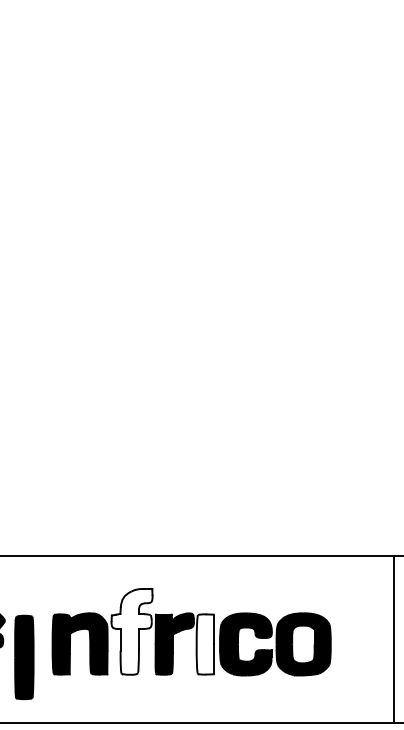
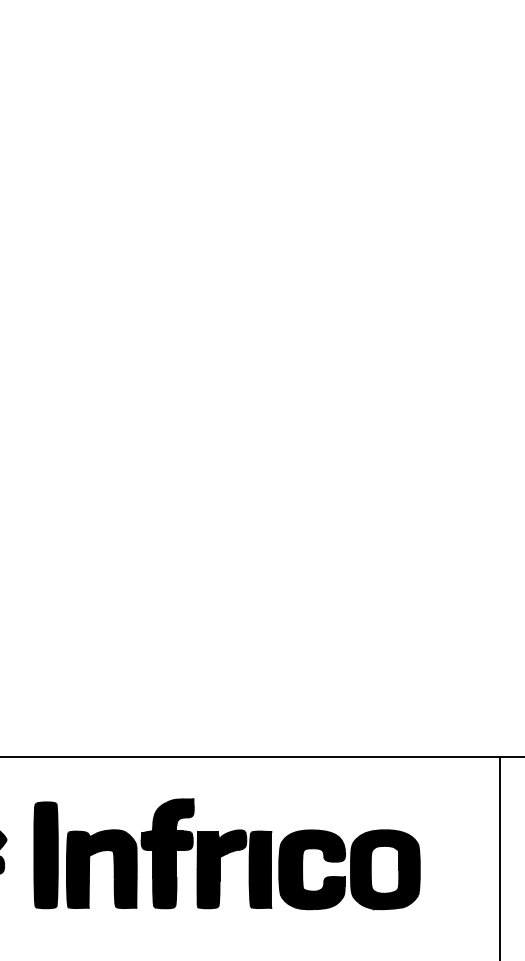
fill: (131, 631) -> (167, 853), added
fill: (205, 644) -> (260, 869), added
part: (23, 657) -> (45, 855), moved

